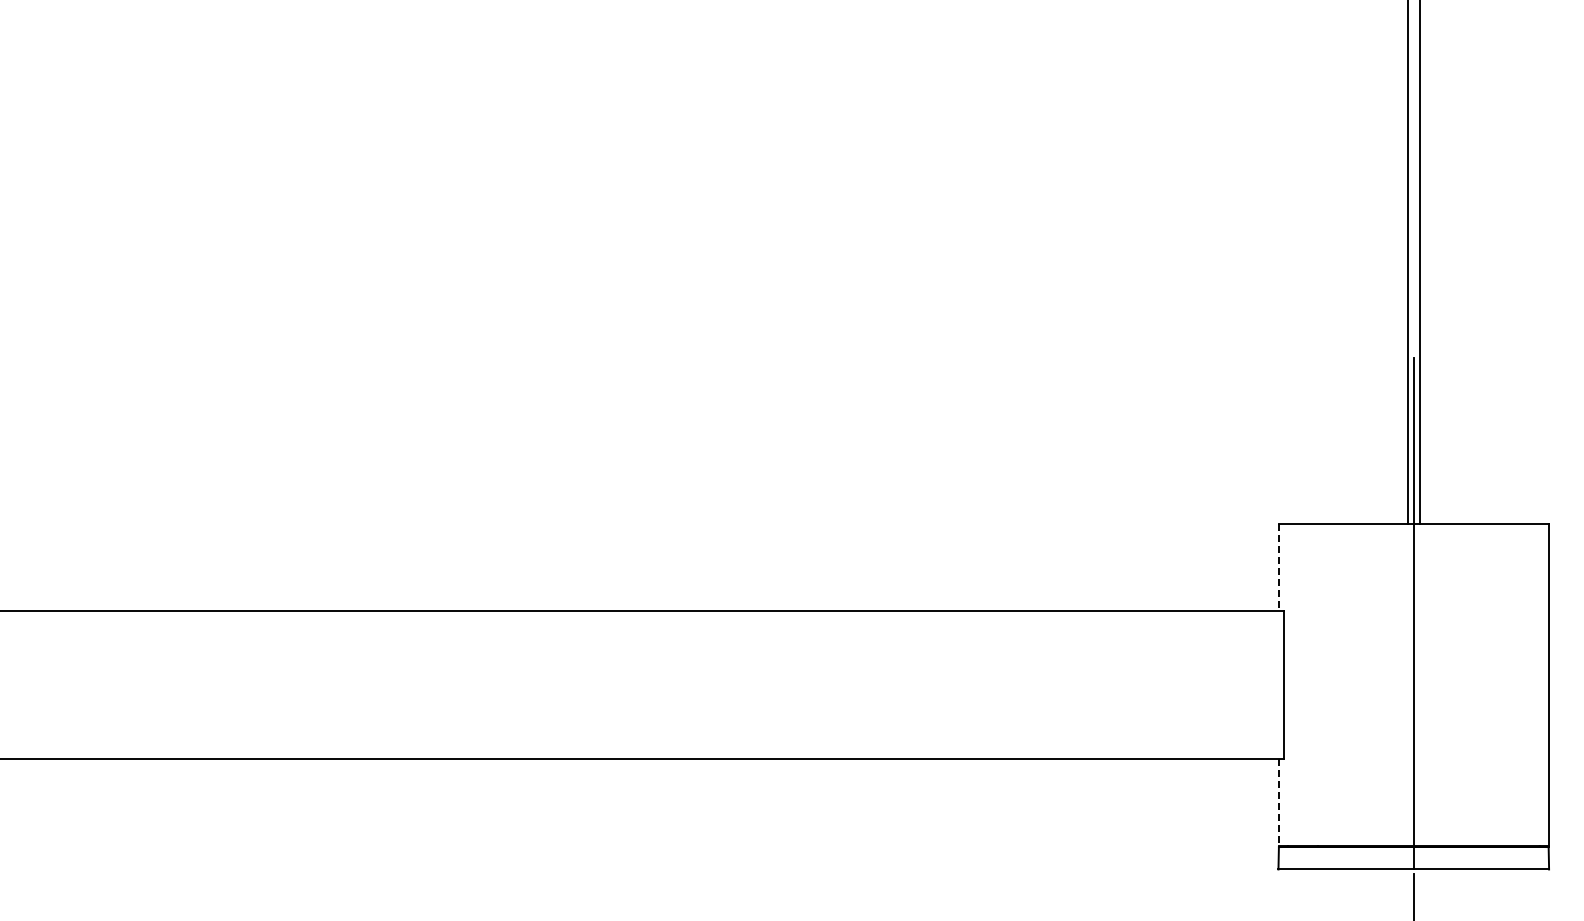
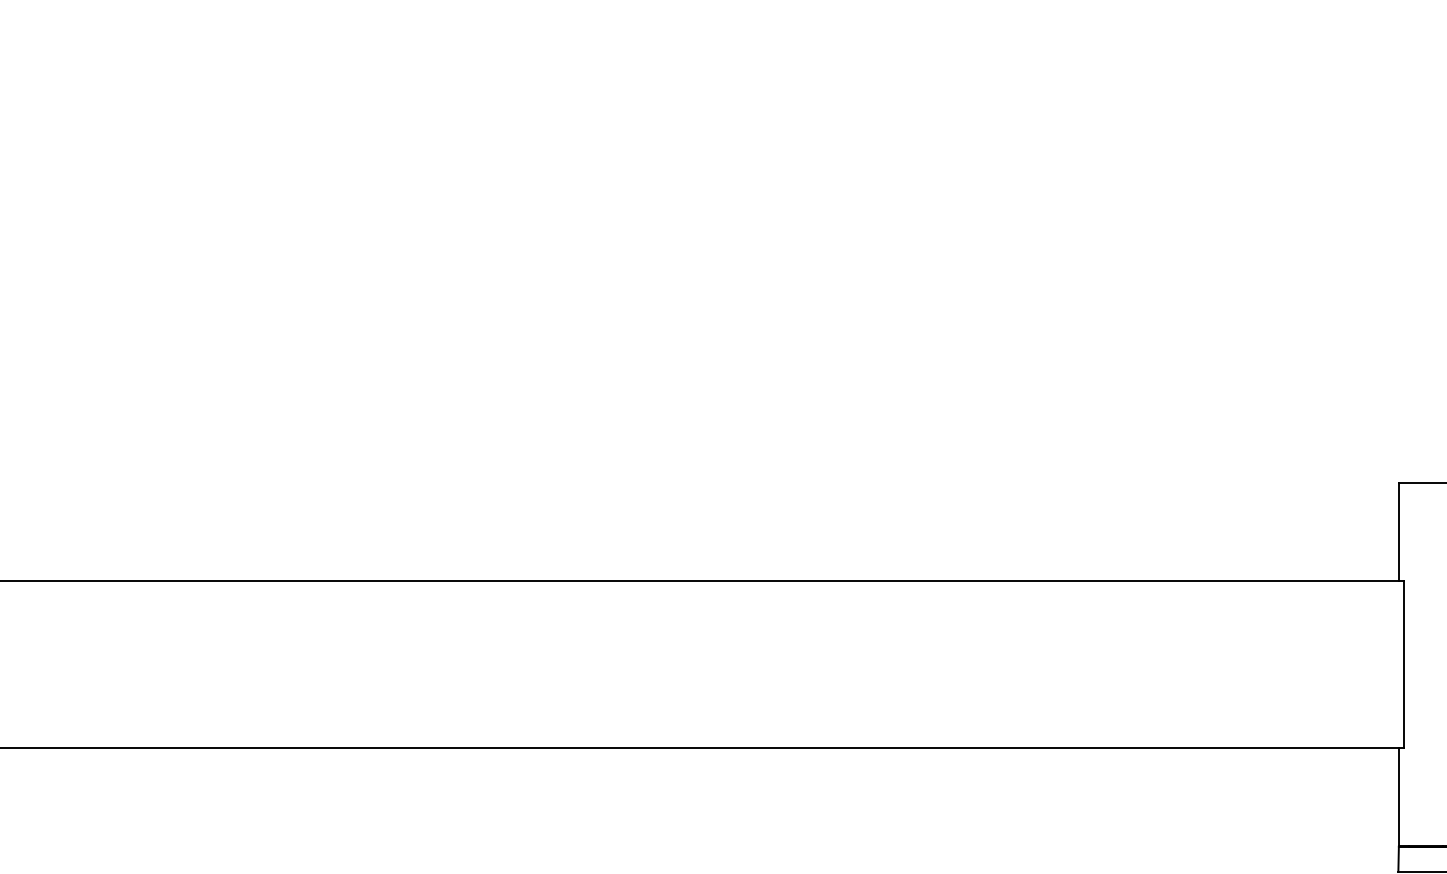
line: (1278, 568) -> (1398, 532), dashed -> solid
line: (1278, 803) -> (1398, 797), dashed -> solid

